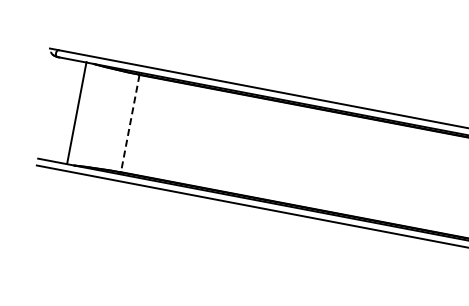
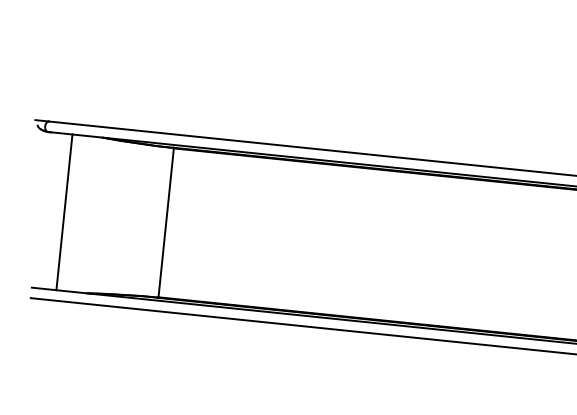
line: (76, 112) -> (63, 211), moved
line: (130, 124) -> (166, 224), dashed -> solid

